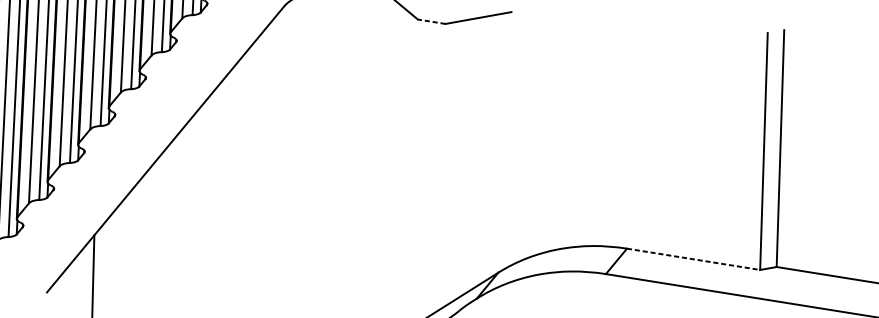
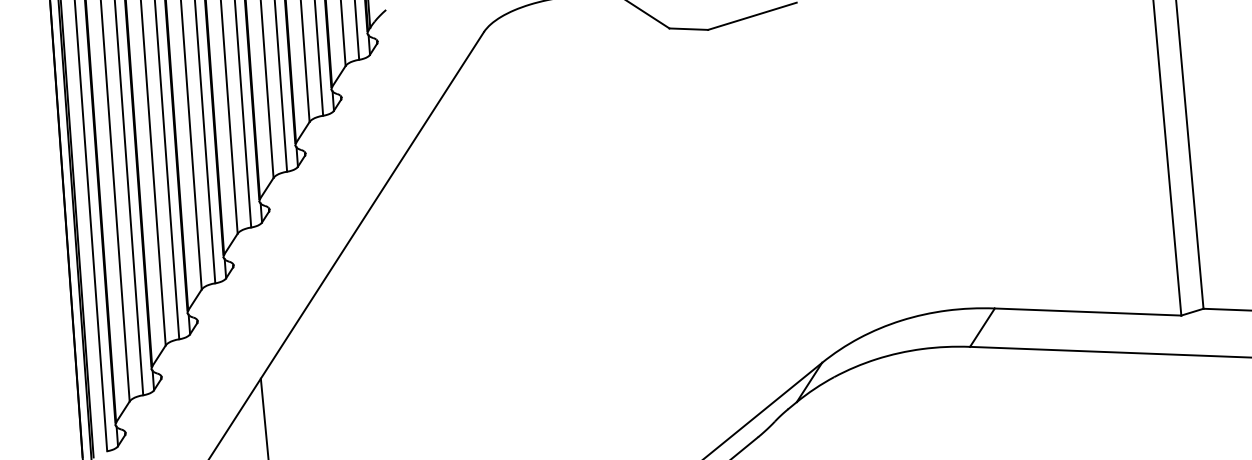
line: (431, 21) -> (688, 29), dashed -> solid
line: (693, 259) -> (1088, 312), dashed -> solid

